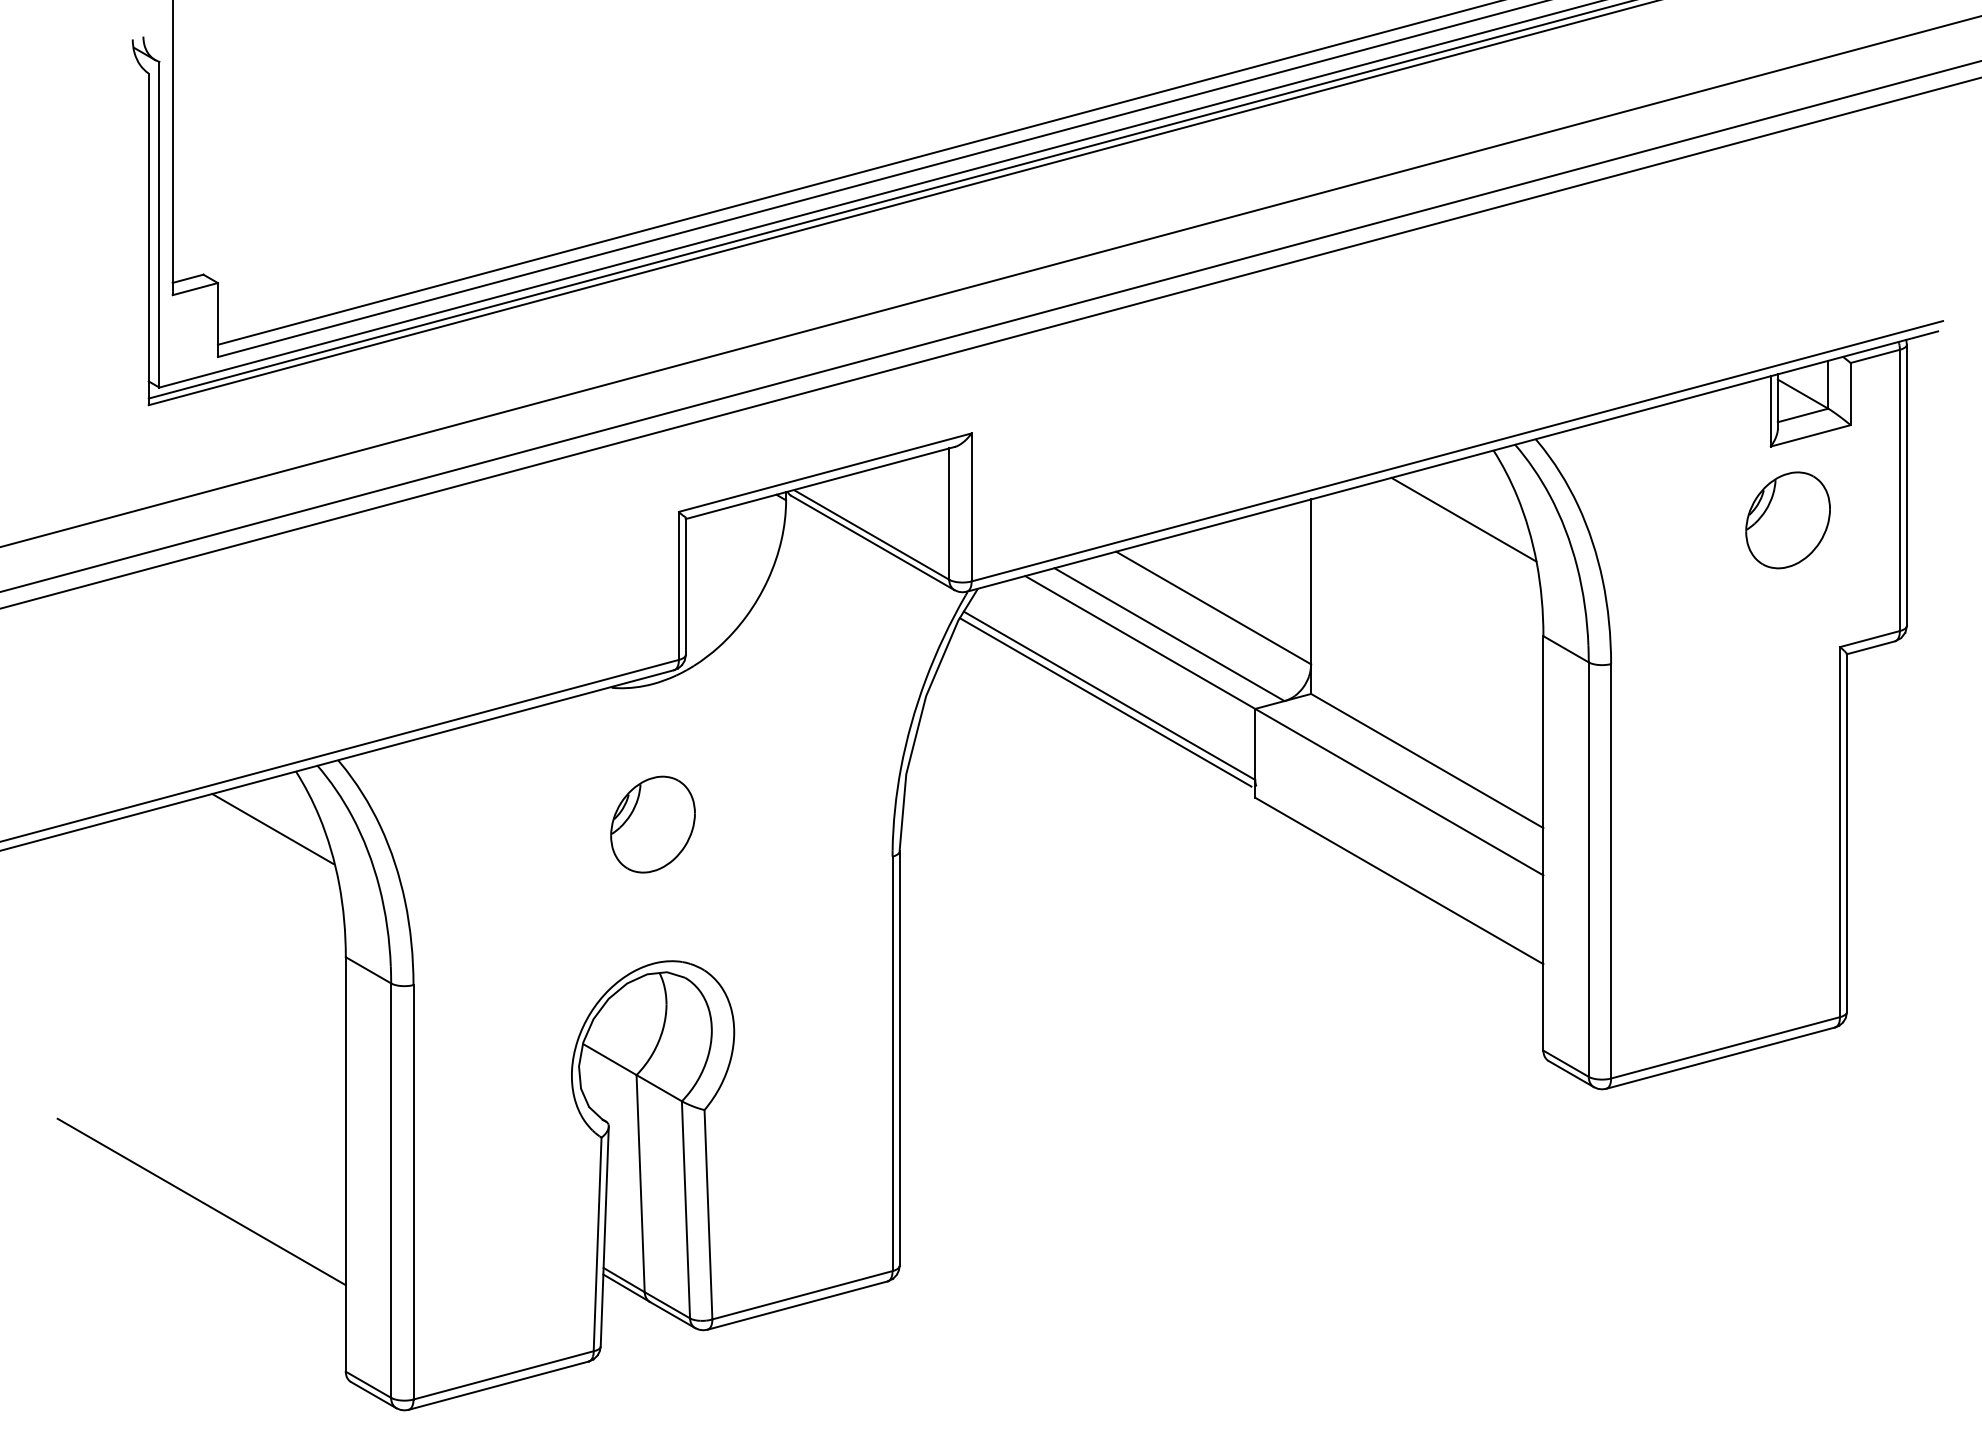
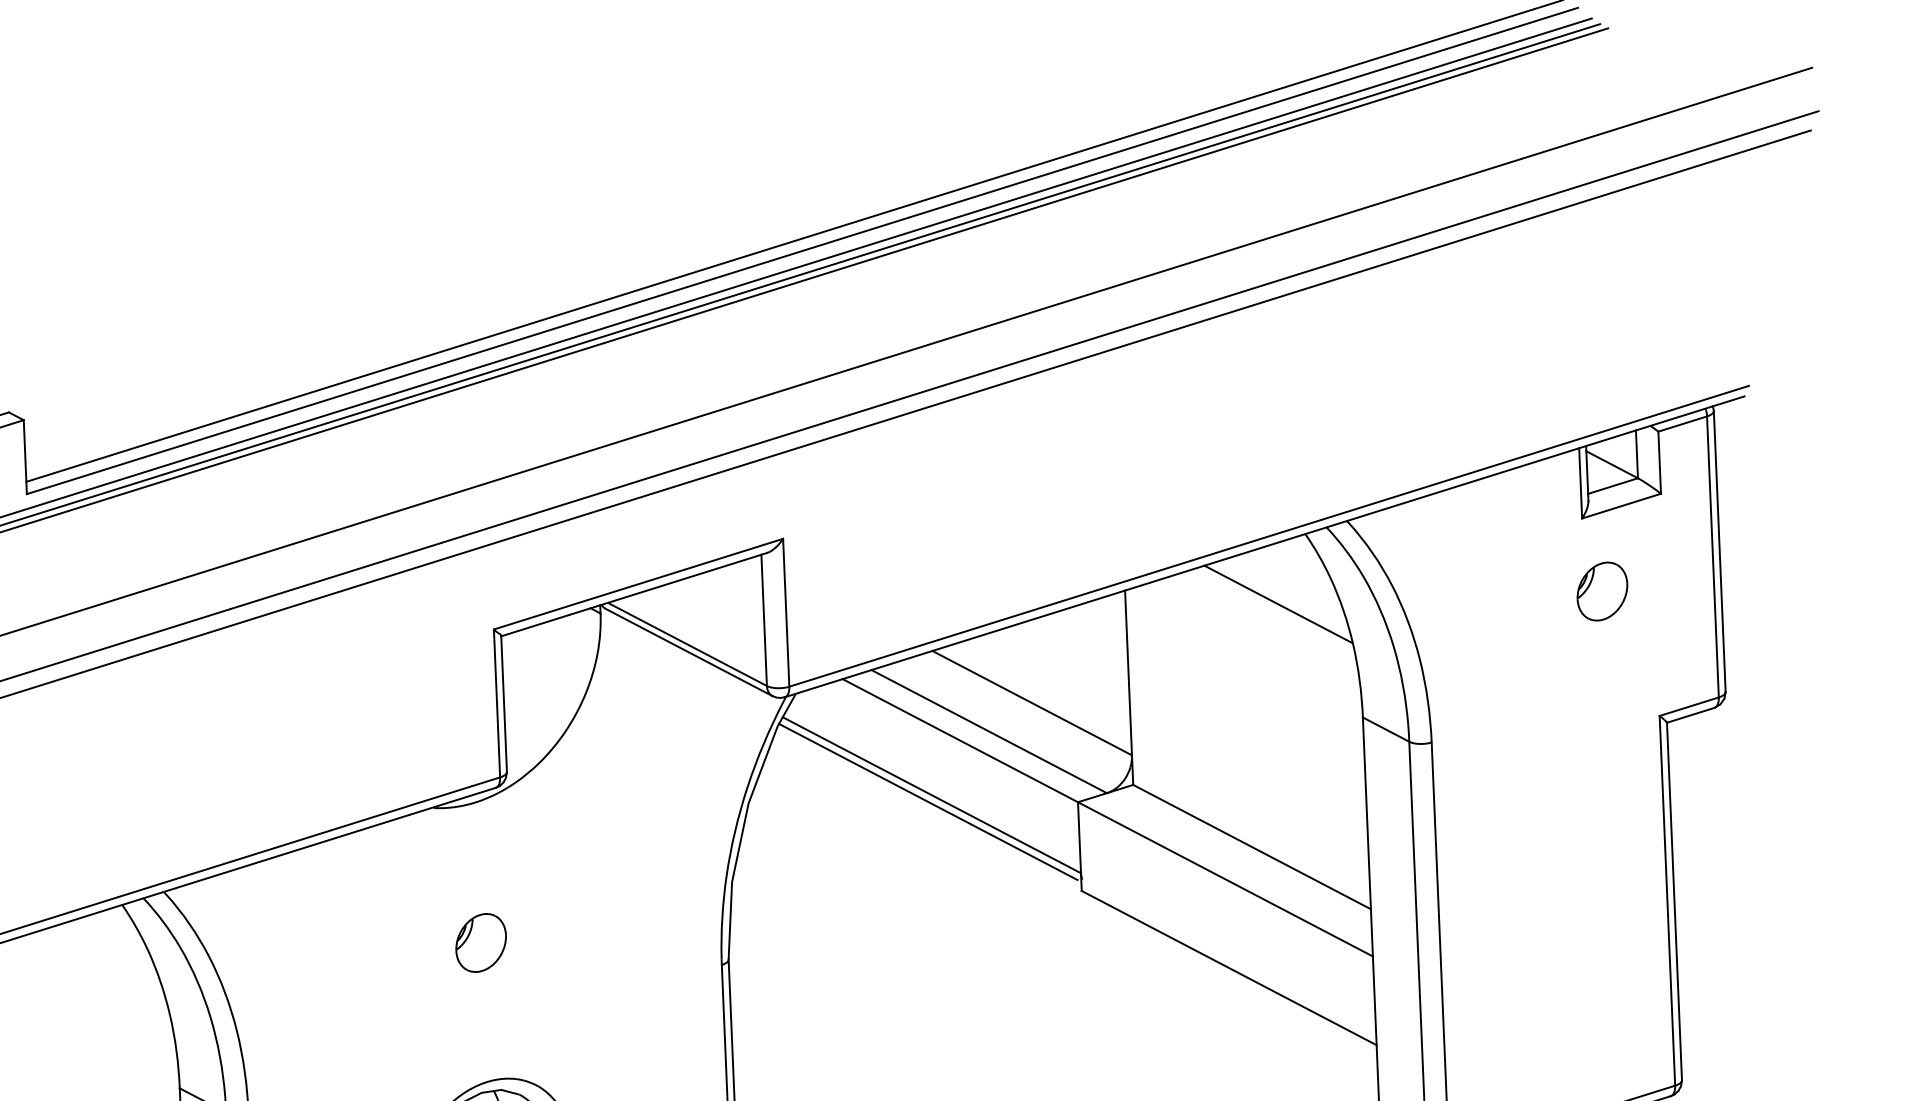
part: (1787, 520) -> (1601, 591), size x0.6
part: (652, 824) -> (480, 942), size x0.6
line: (272, 828) -> (101, 962), removed

